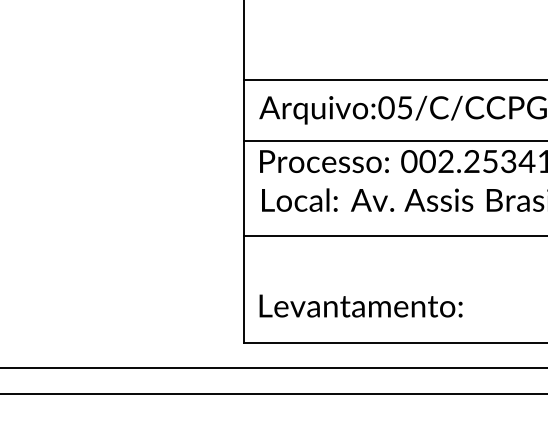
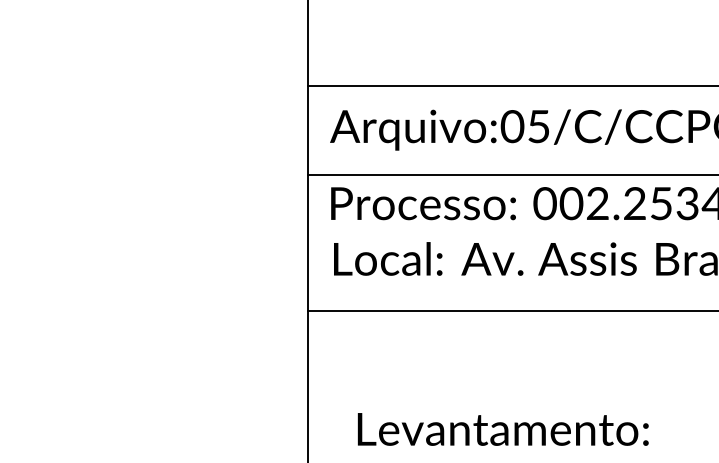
text: (360, 305) -> (502, 428), moved

